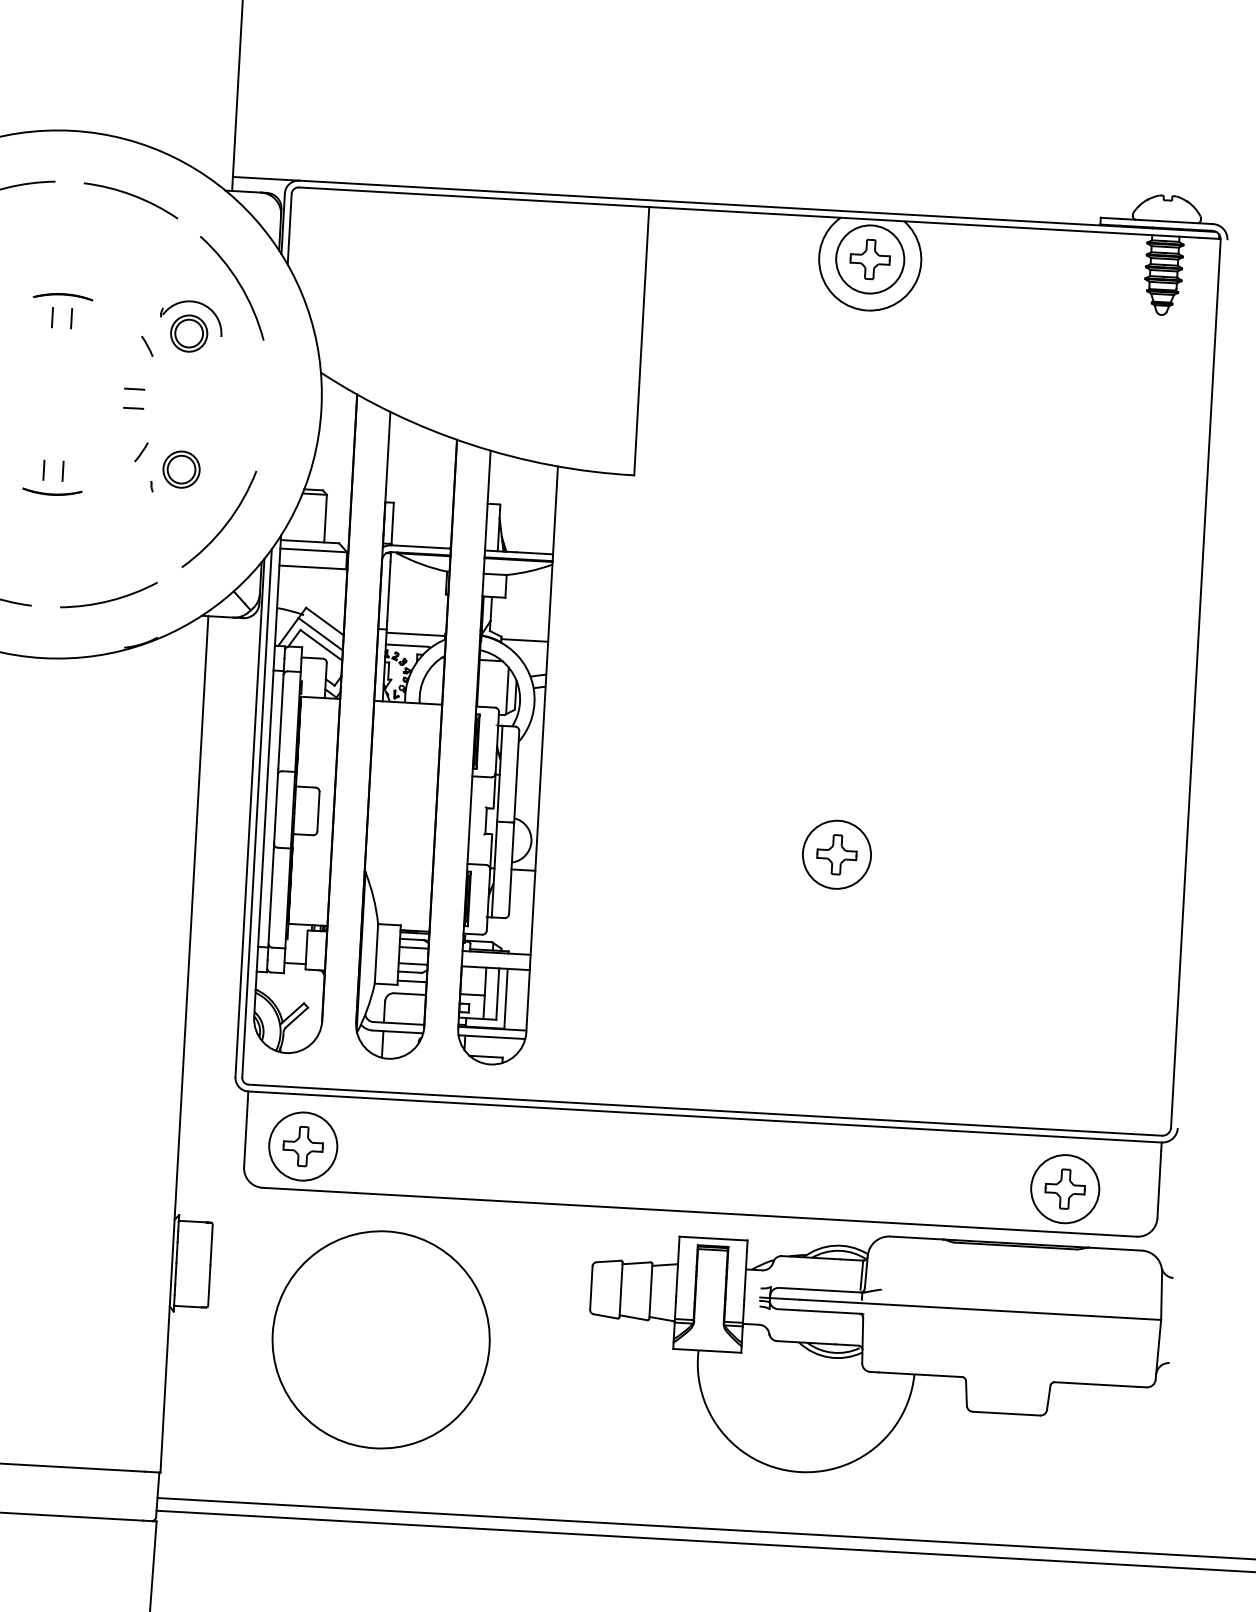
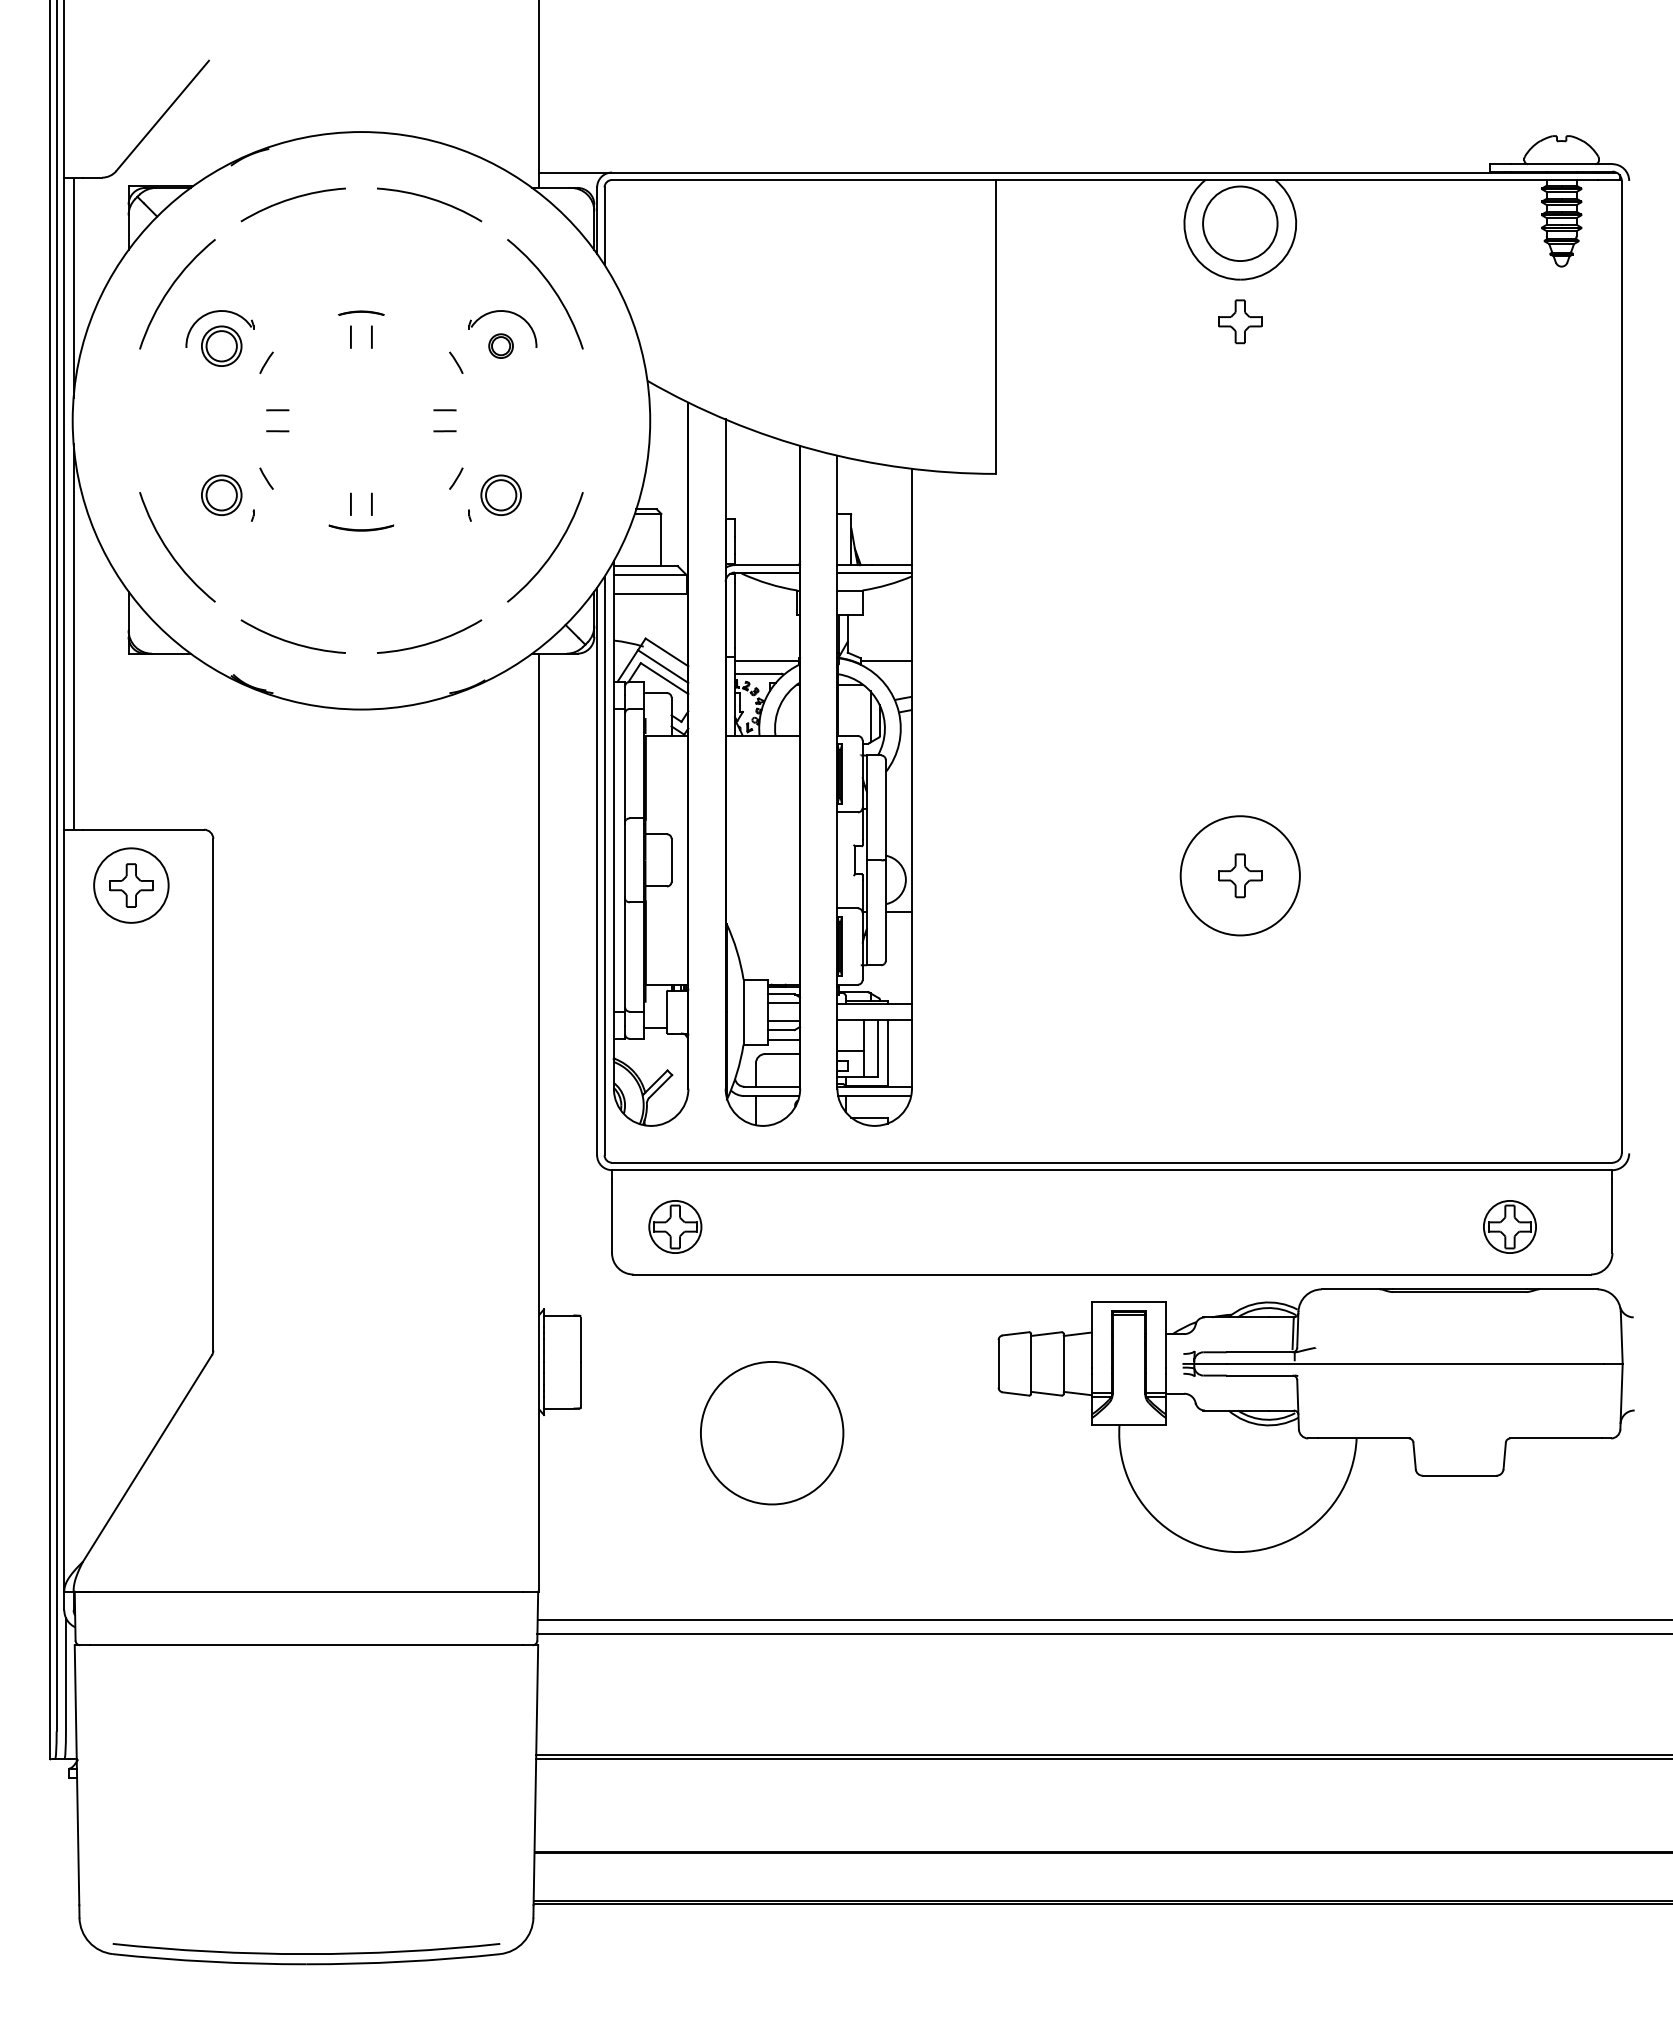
part: (870, 259) -> (1240, 321), moved
part: (63, 295) -> (361, 312), size x0.7
part: (188, 332) -> (500, 345), size x0.6
circle: (837, 854) -> (1240, 875), size x1.6
circle: (303, 1146) -> (675, 1226), size x0.7
circle: (1064, 1188) -> (1509, 1226), size x0.7
circle: (380, 1339) -> (771, 1432), size x0.6

